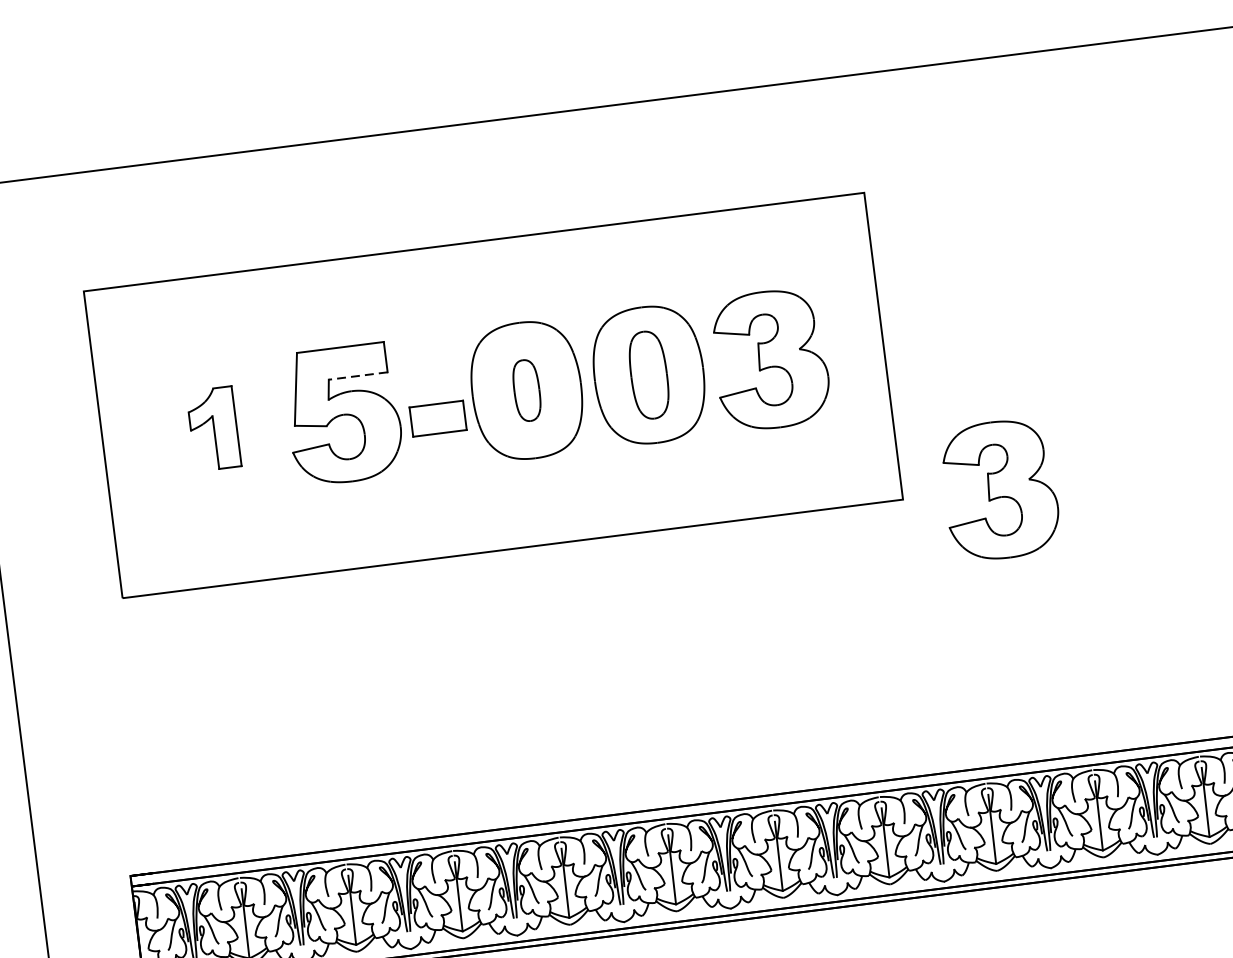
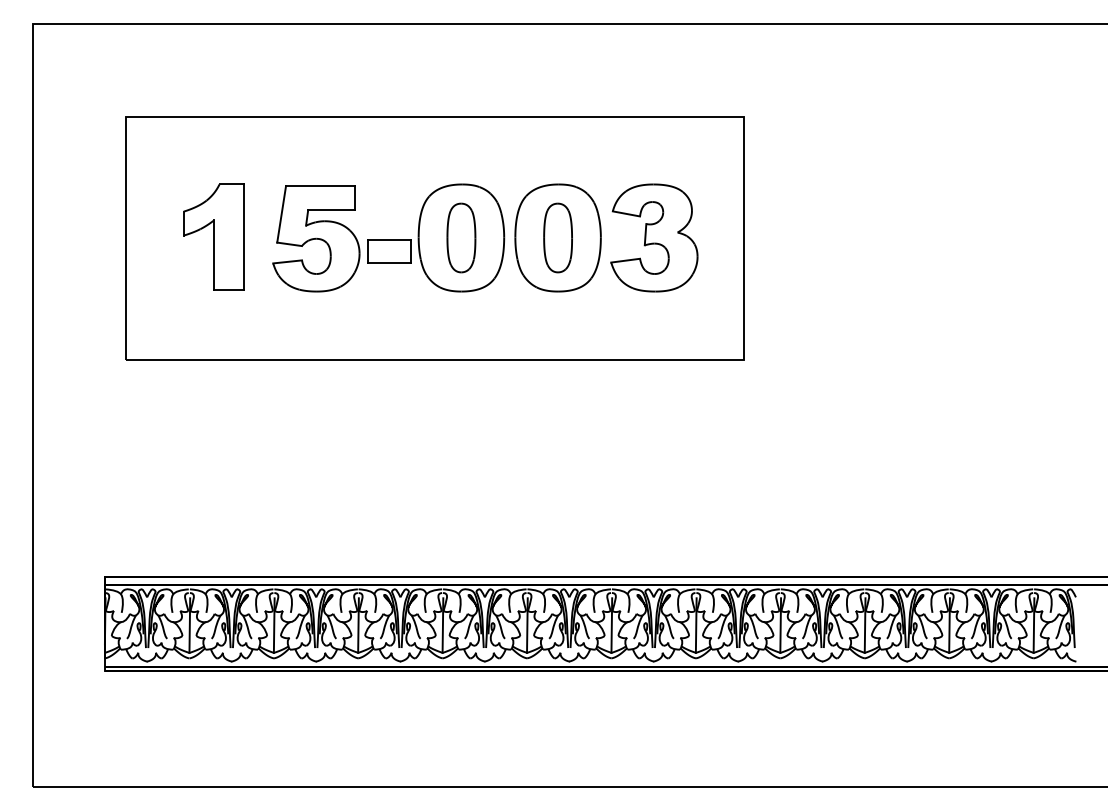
line: (357, 376) -> (330, 210), dashed -> solid
part: (526, 389) -> (461, 237), size x1.43
part: (213, 428) -> (213, 236), size x1.67
part: (1000, 489) -> (820, 361), removed

